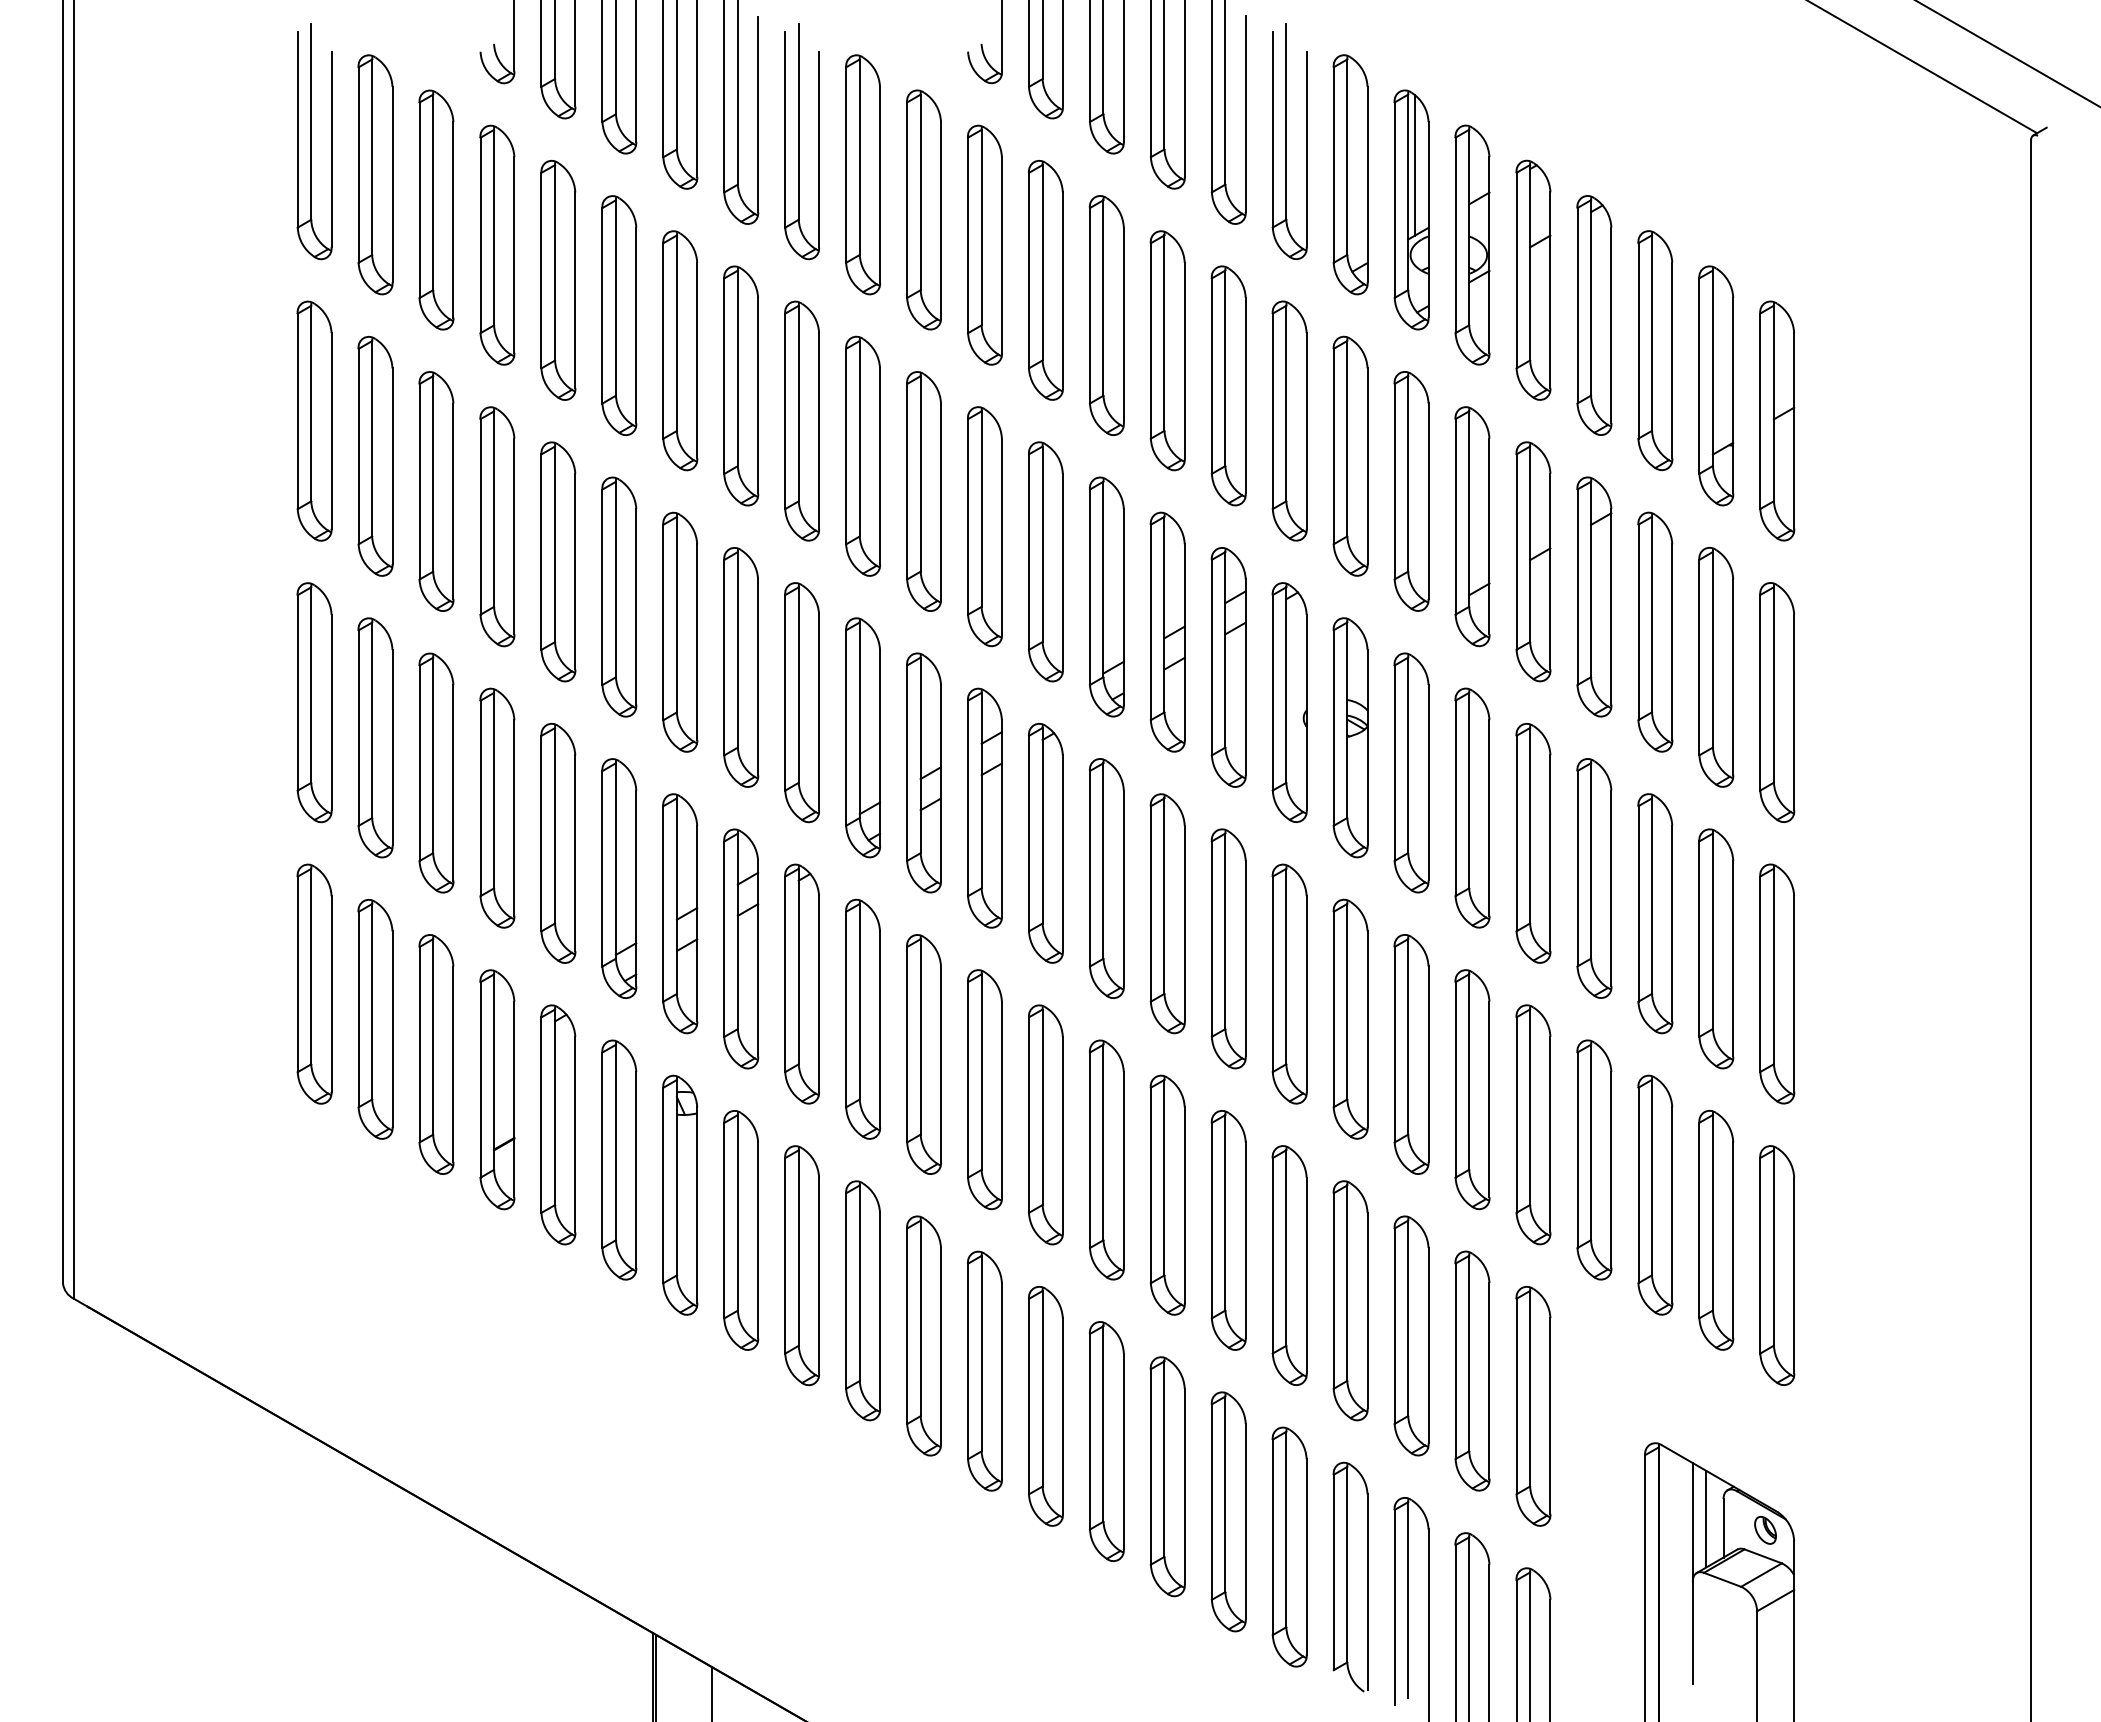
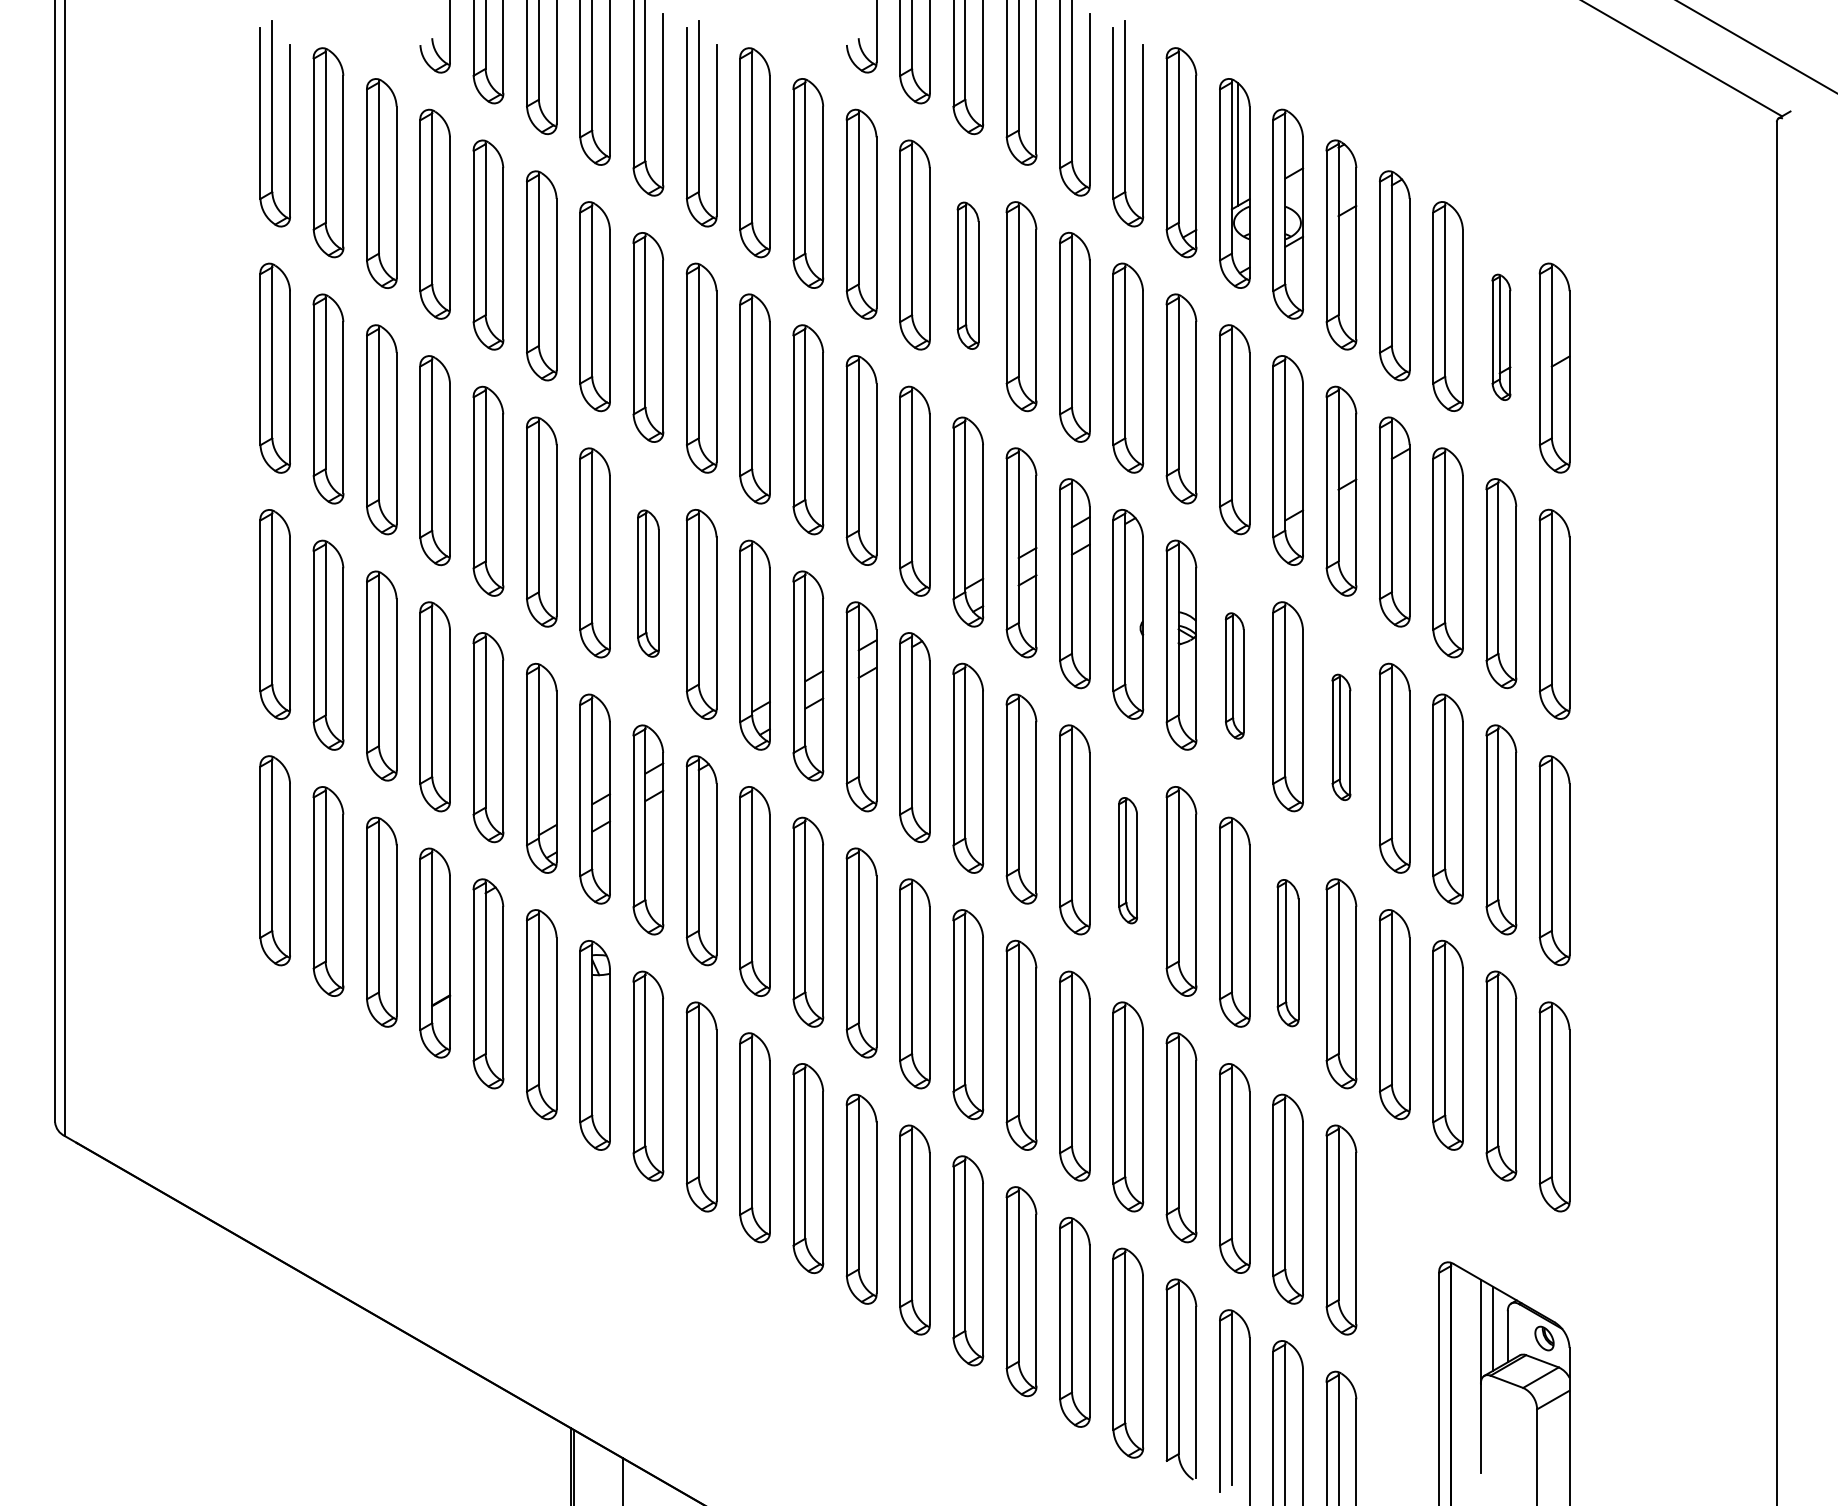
part: (1106, 315) -> (967, 275), size x0.7
part: (1716, 385) -> (1501, 337), size x0.6
part: (741, 667) -> (648, 583), size x0.7
part: (1411, 772) -> (1234, 675), size x0.6
part: (1533, 842) -> (1341, 736), size x0.6
part: (1289, 983) -> (1128, 860), size x0.6
part: (1472, 1089) -> (1288, 952), size x0.7

